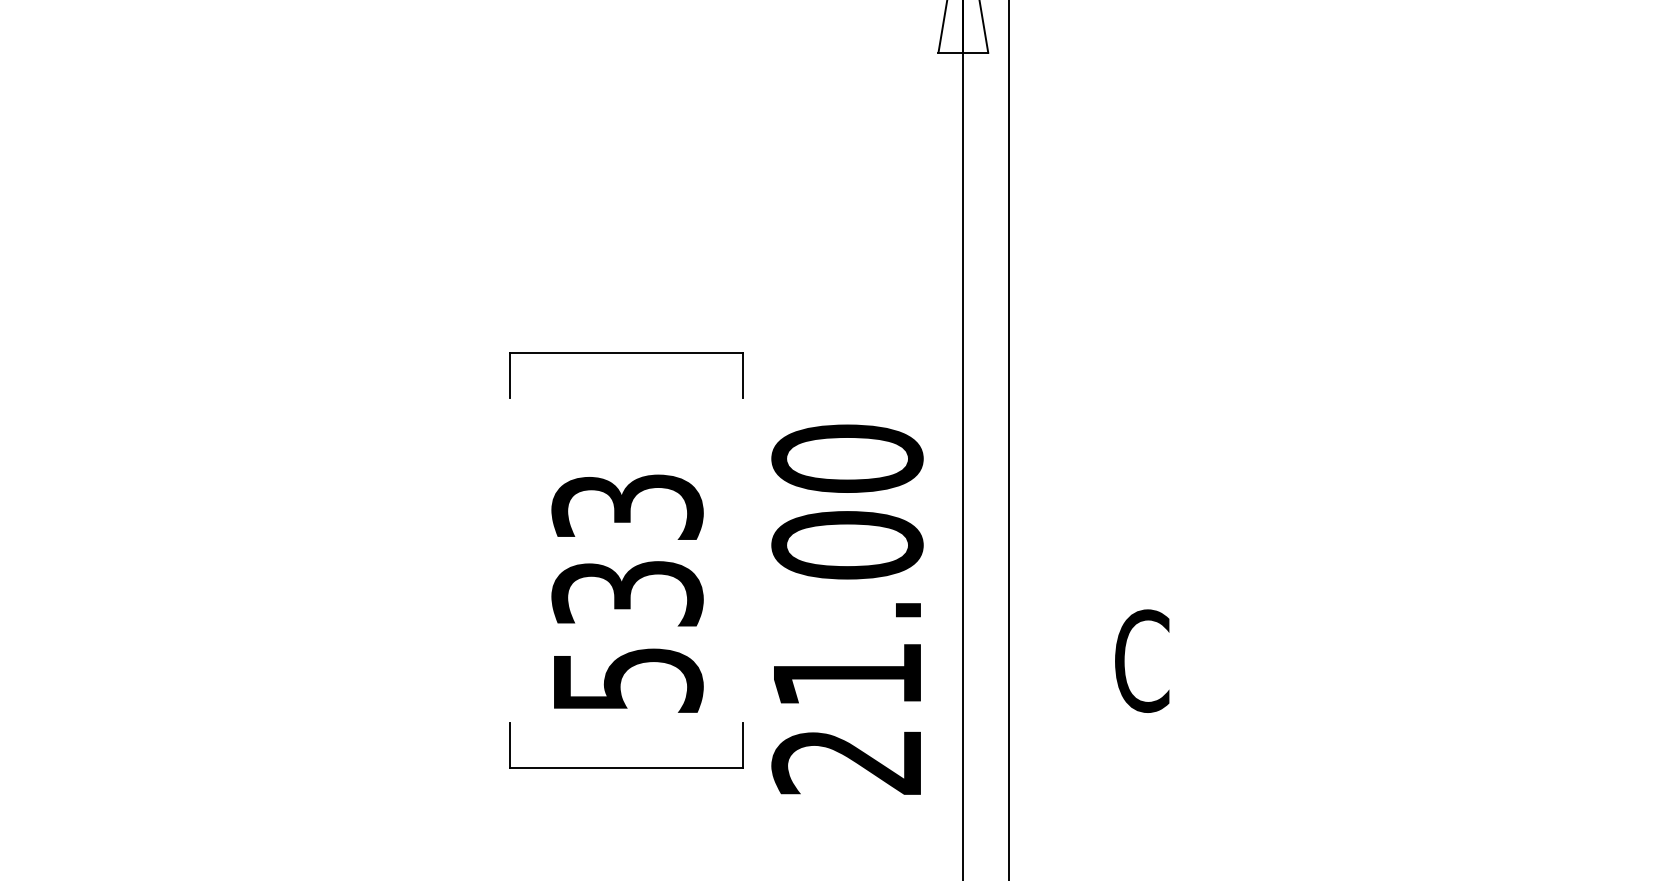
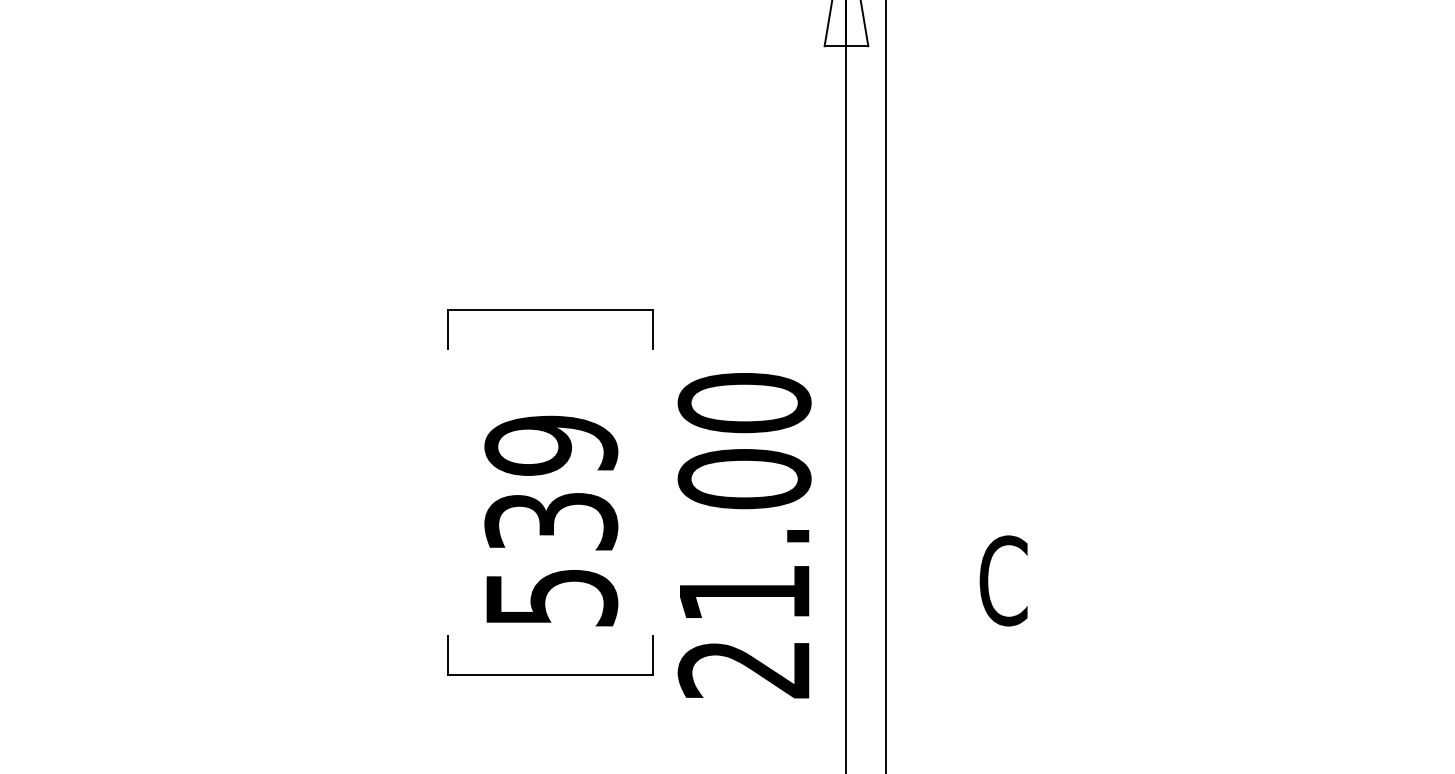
text: (627, 507) -> (551, 445), 533 -> 539

